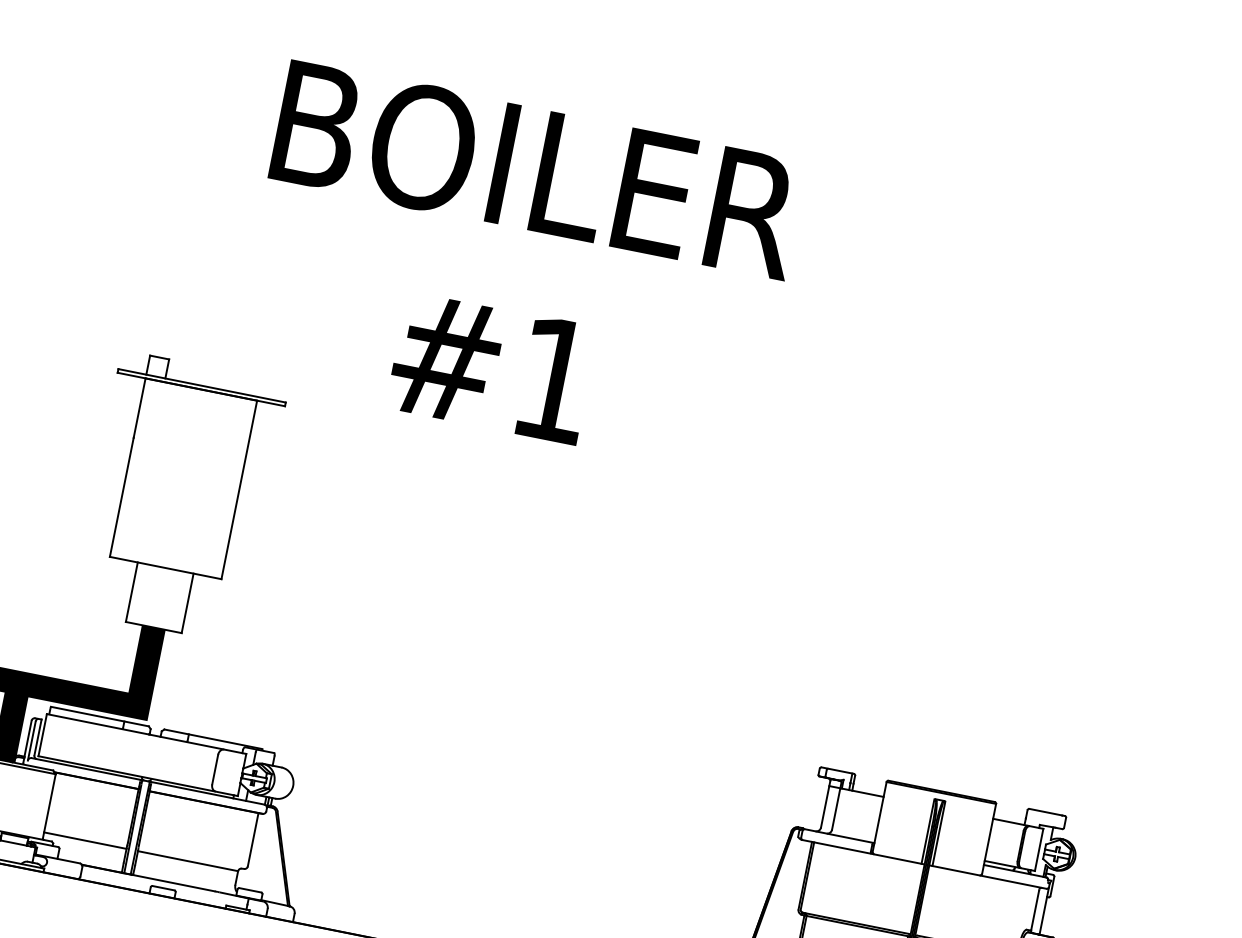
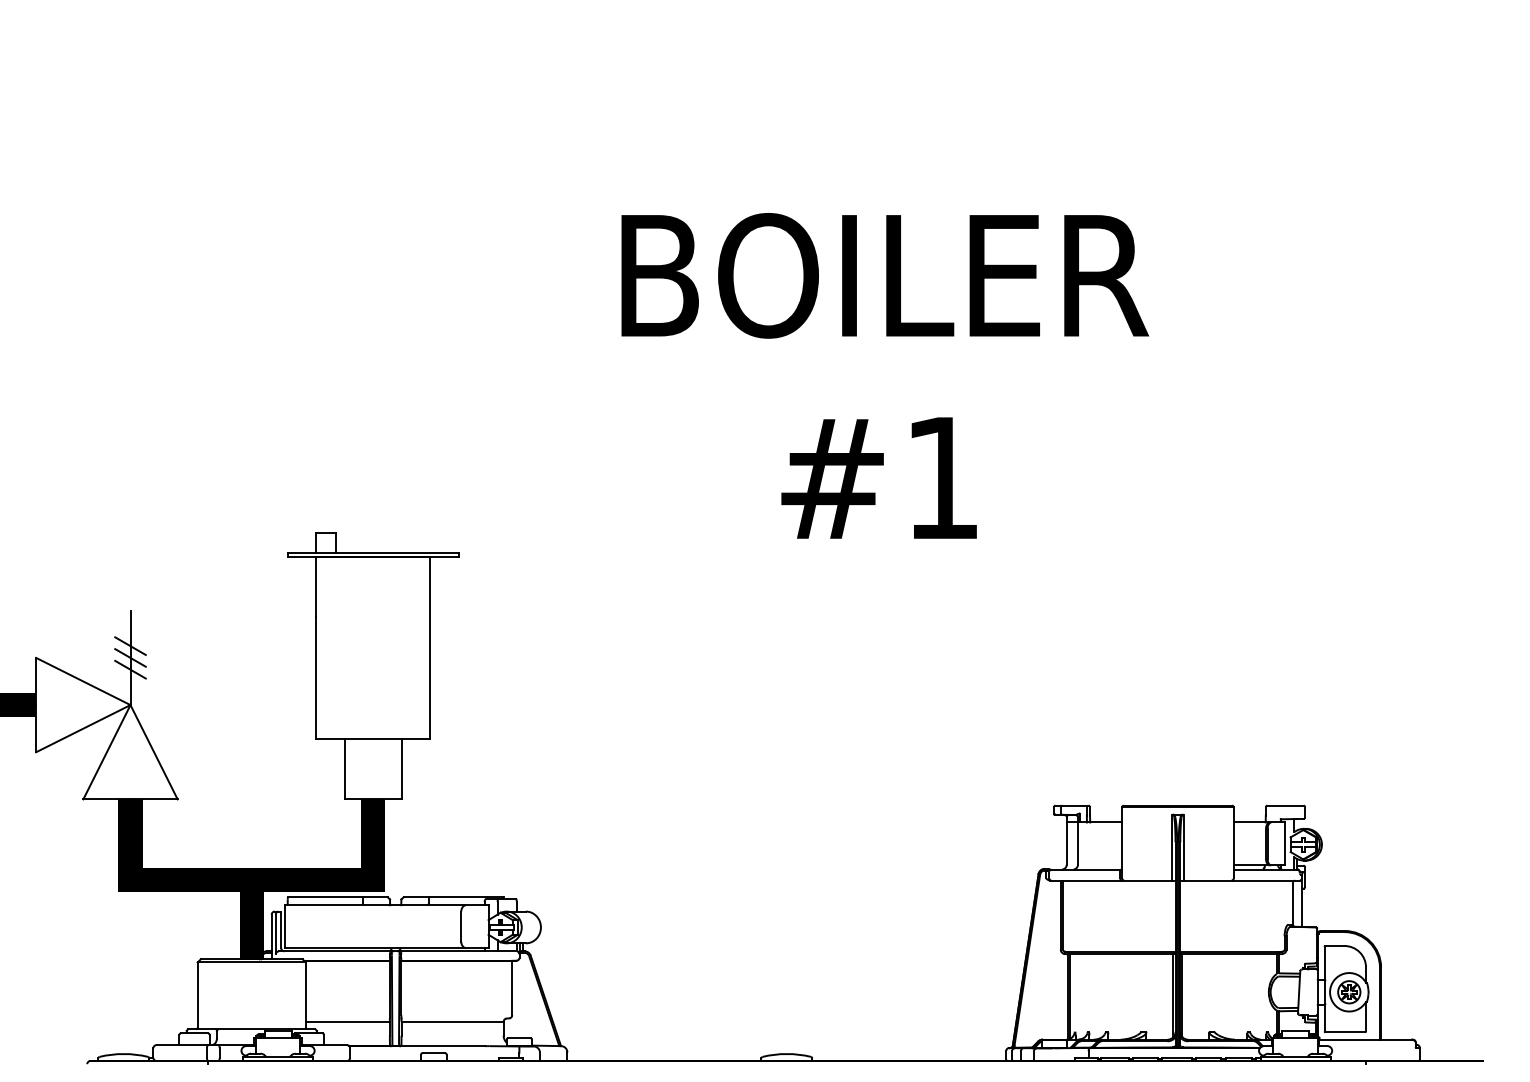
text: (518, 268) -> (885, 375), moved

